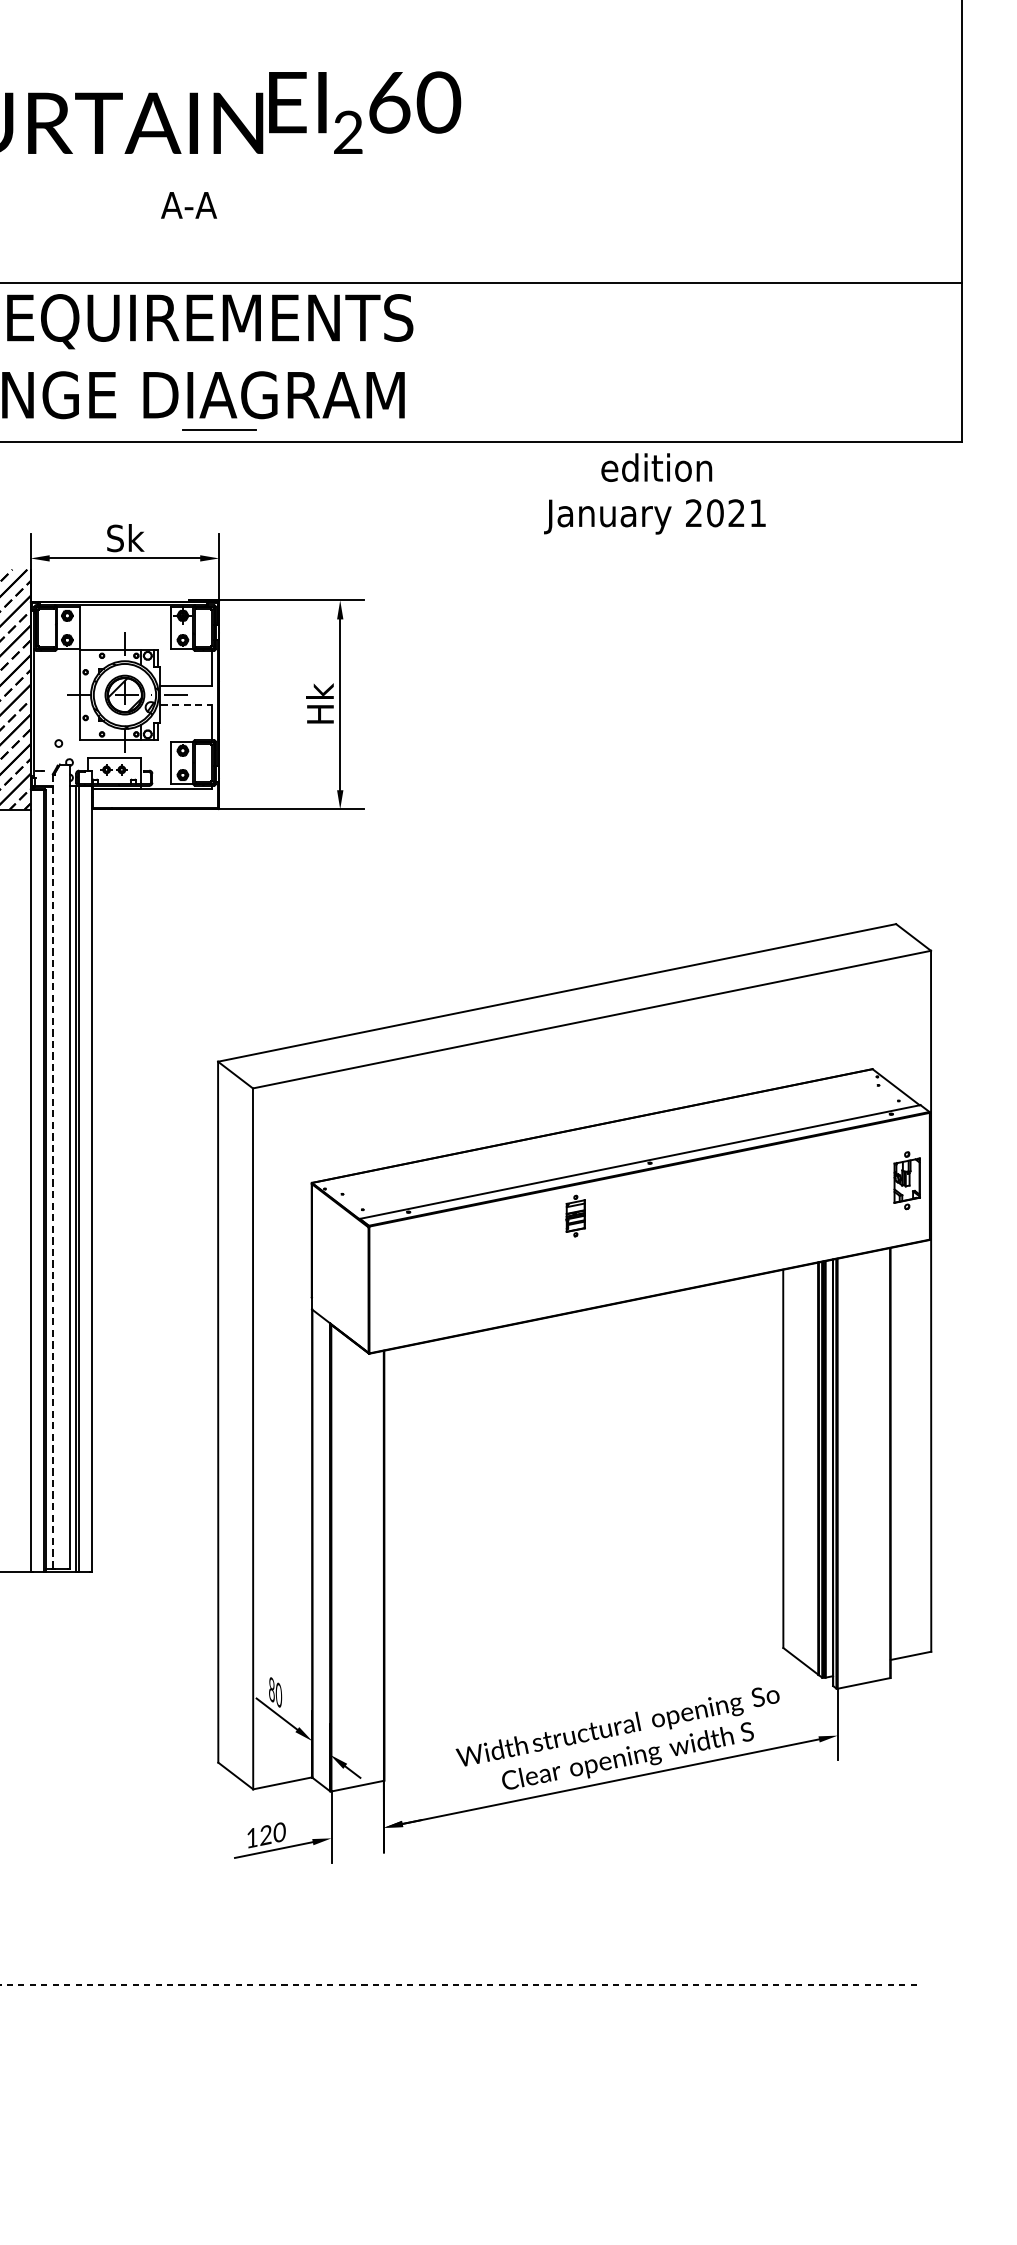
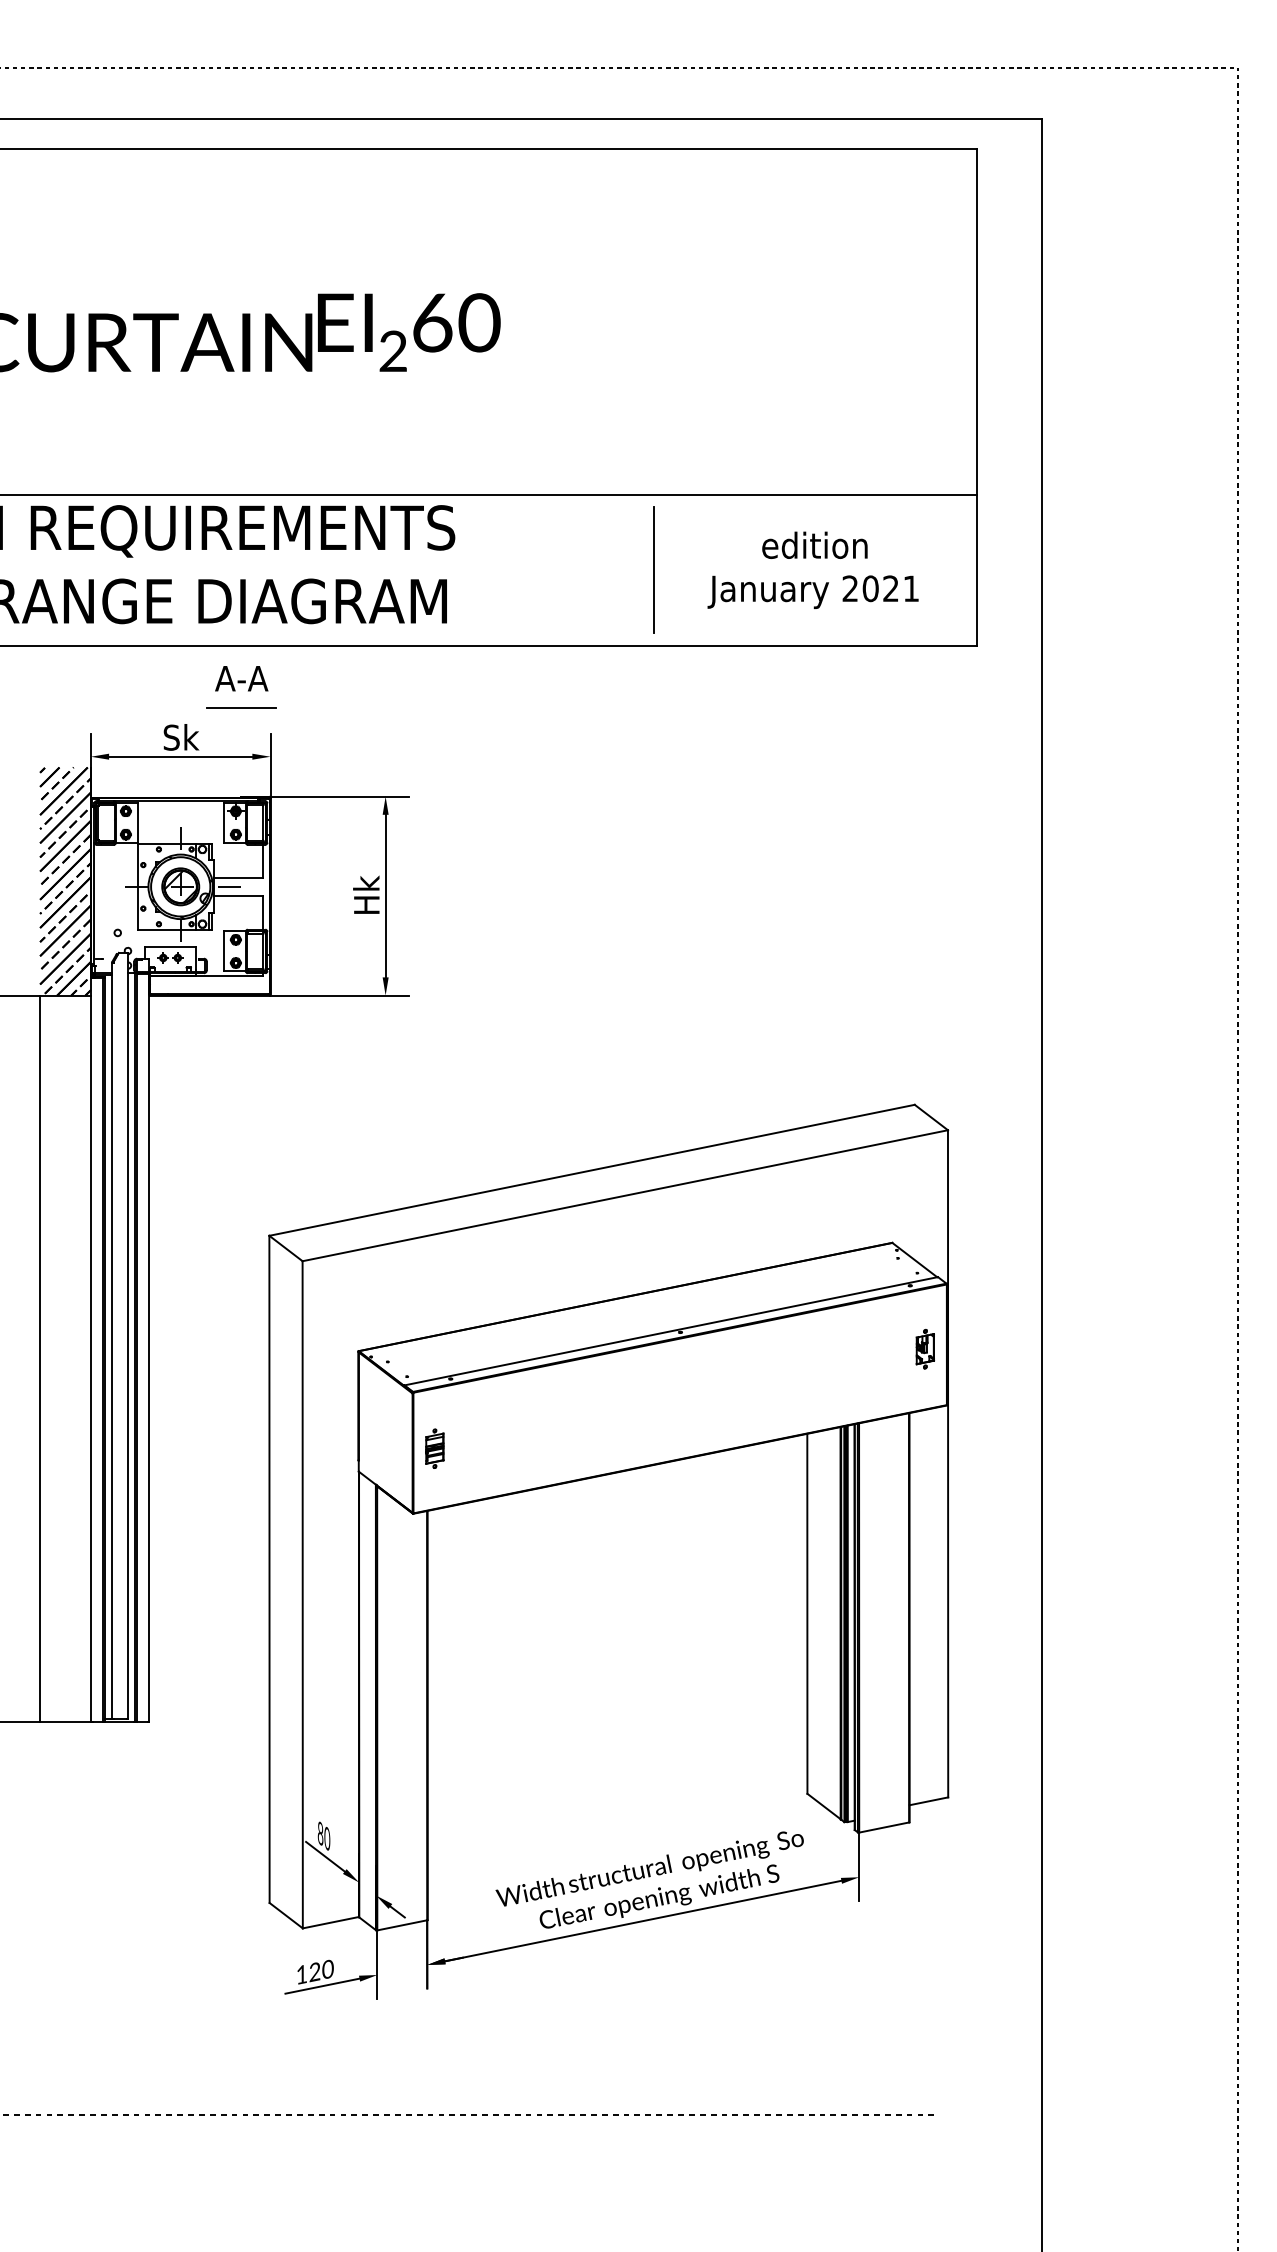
text: (188, 205) -> (241, 678), moved
line: (621, 362) -> (653, 570), added
line: (219, 428) -> (241, 707), moved
text: (654, 493) -> (812, 569), moved
line: (186, 704) -> (239, 895), dashed -> solid
line: (53, 1171) -> (112, 1340), dashed -> solid
part: (907, 1181) -> (925, 1349), size x0.71
part: (575, 1215) -> (434, 1448), moved

